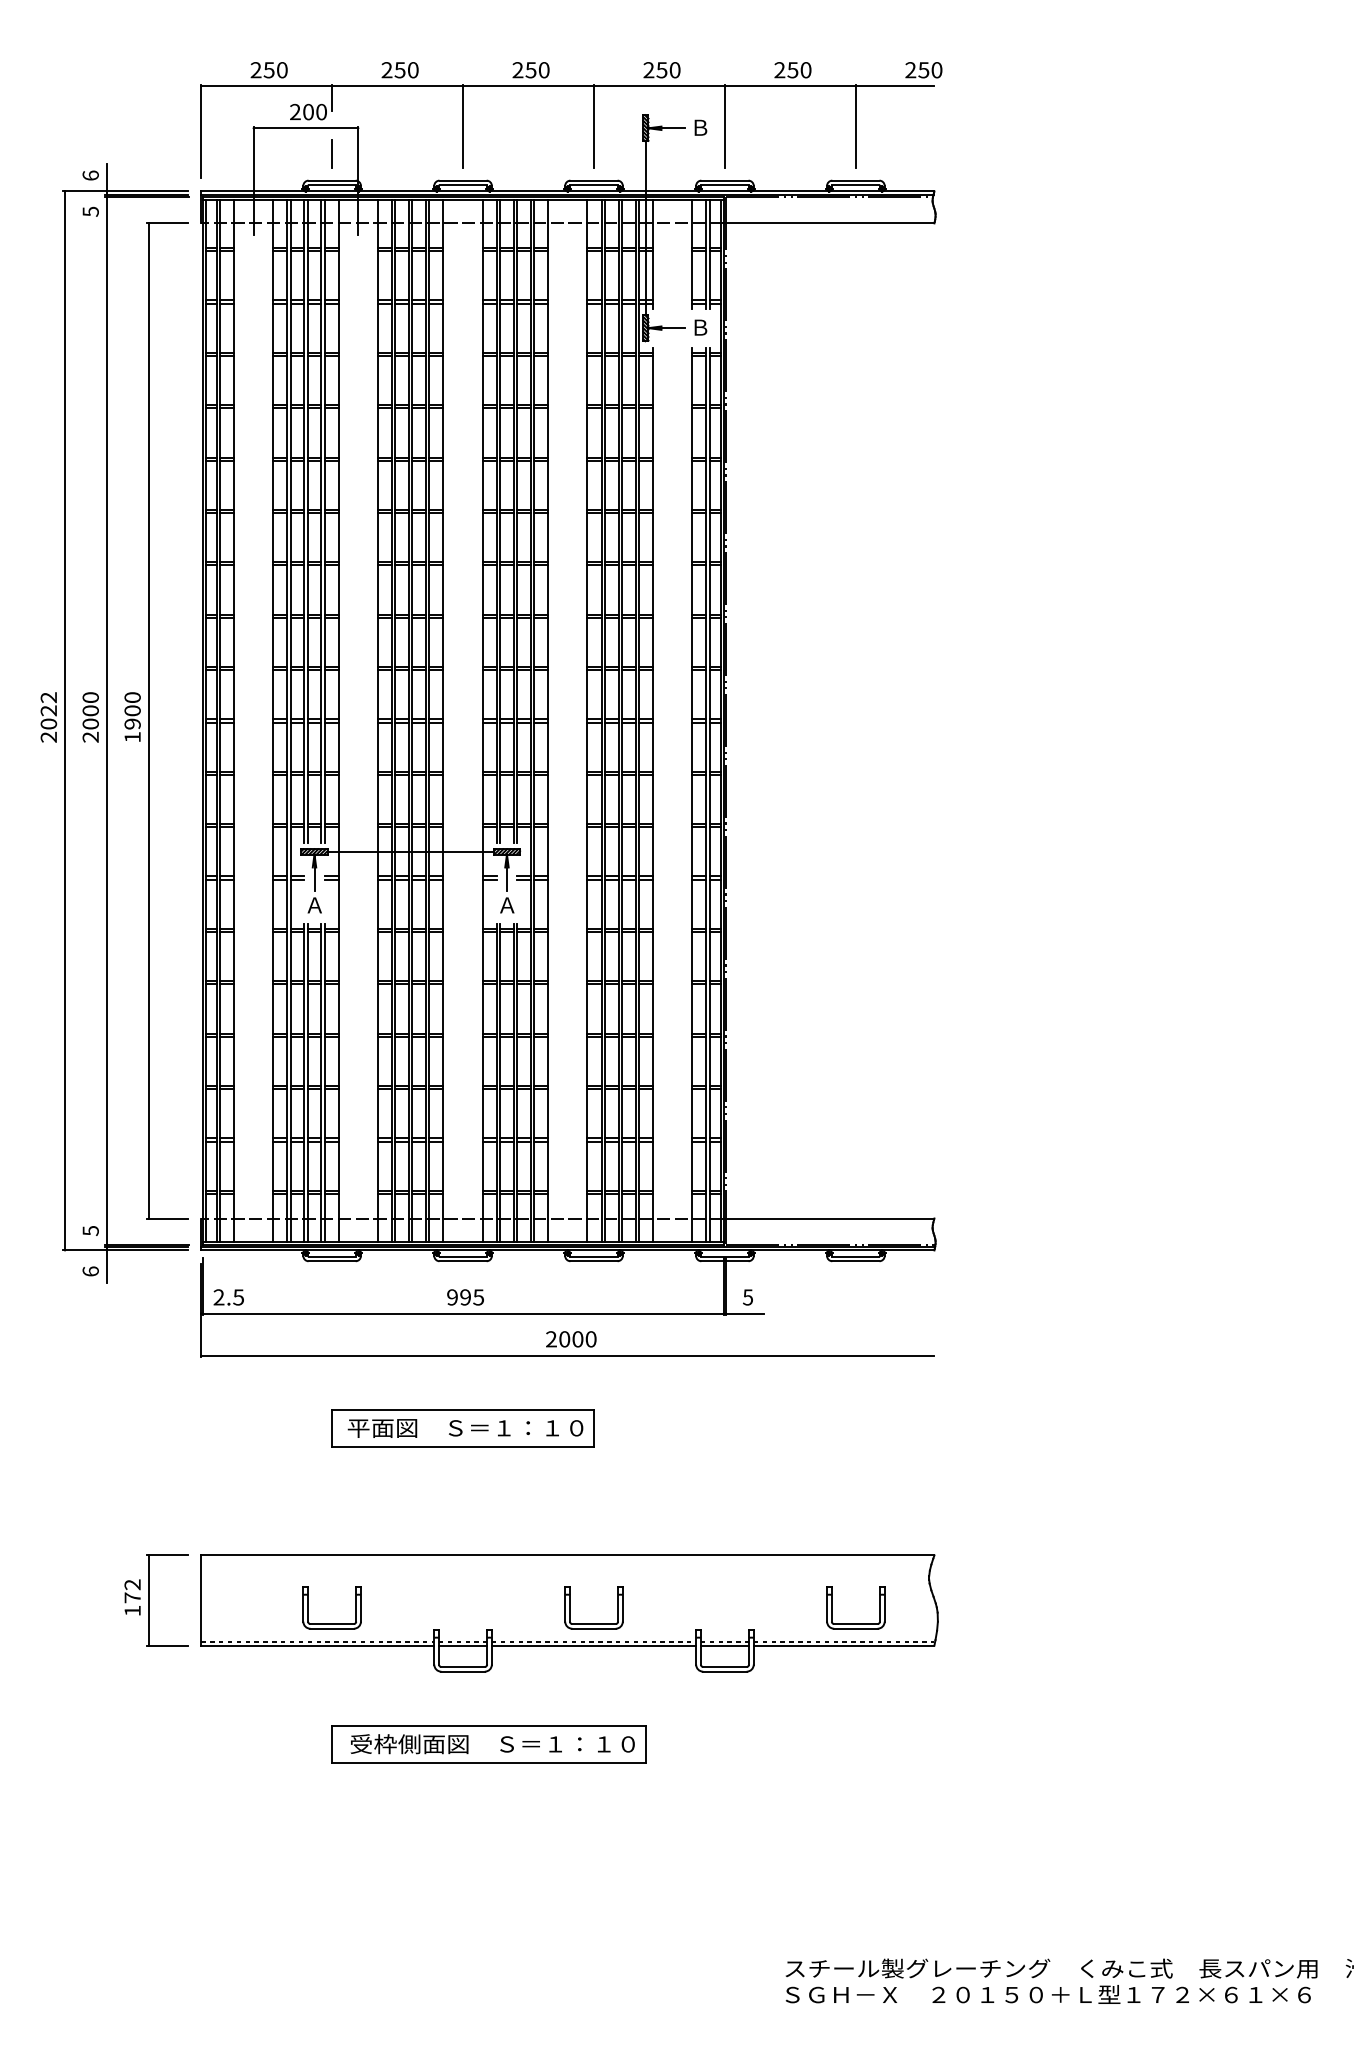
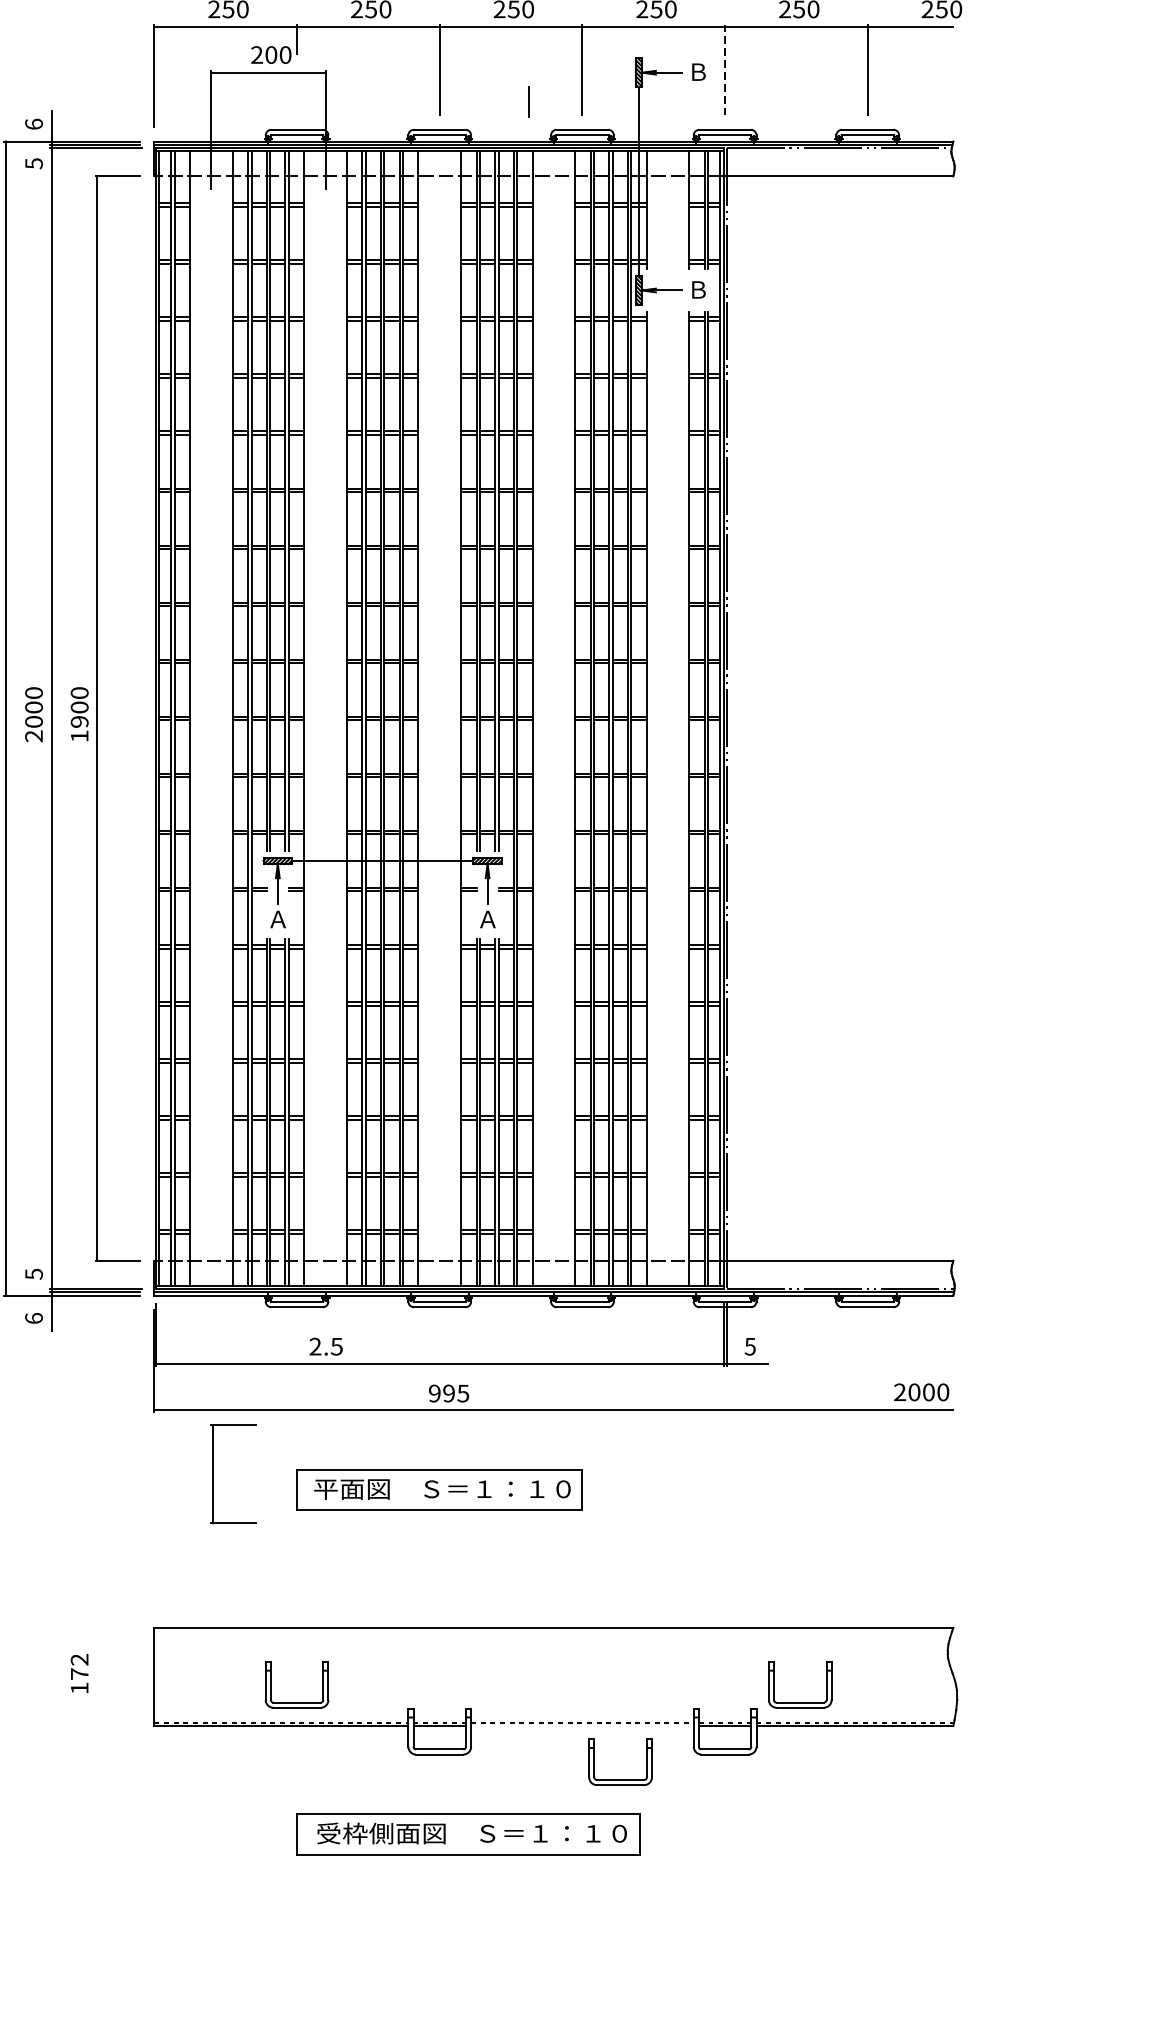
line: (724, 125) -> (724, 69), solid -> dashed
line: (331, 153) -> (528, 101), moved
text: (228, 1297) -> (325, 1346), moved
text: (465, 1297) -> (448, 1393), moved
text: (571, 1339) -> (921, 1392), moved
part: (149, 1600) -> (213, 1474), moved
part: (593, 1623) -> (620, 1779), moved
part: (855, 1623) -> (799, 1702), moved
line: (593, 1645) -> (581, 1726), removed

